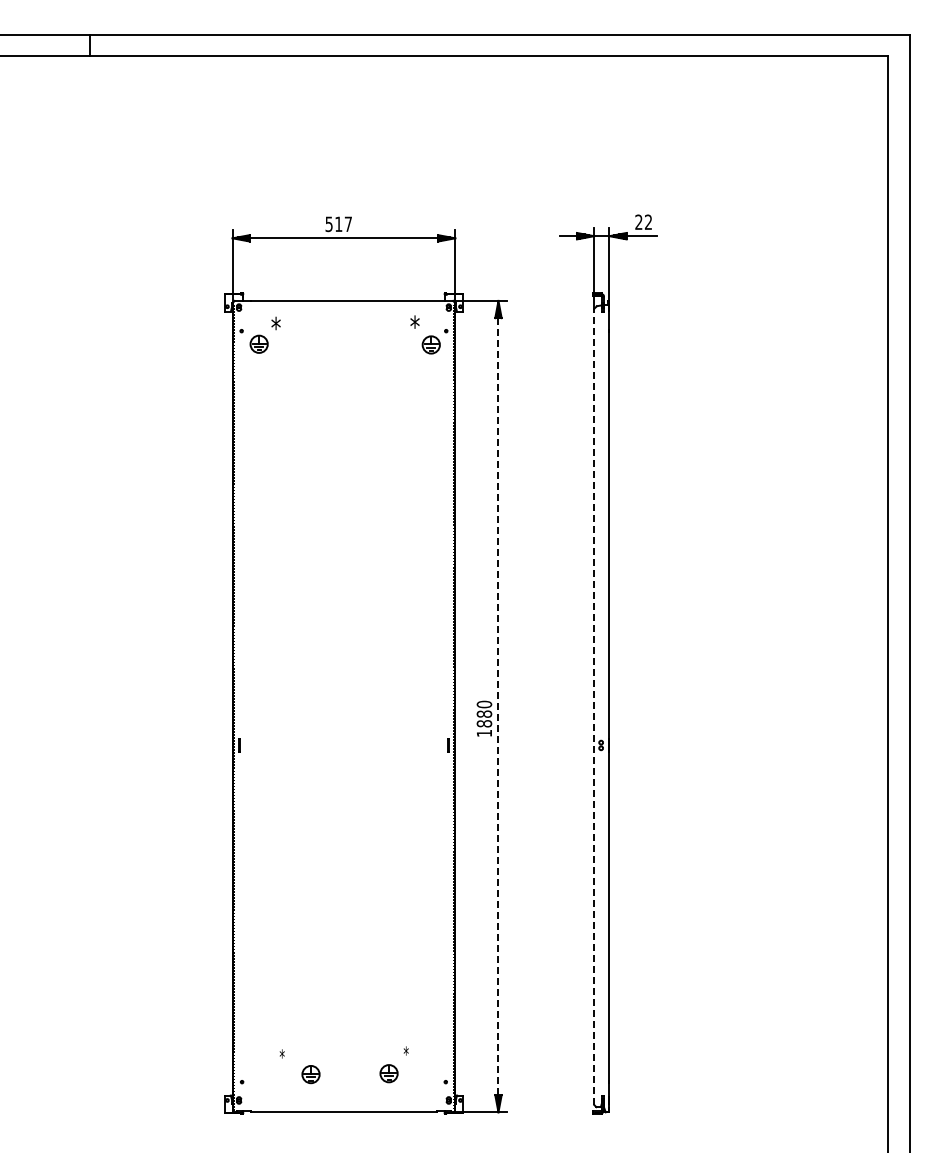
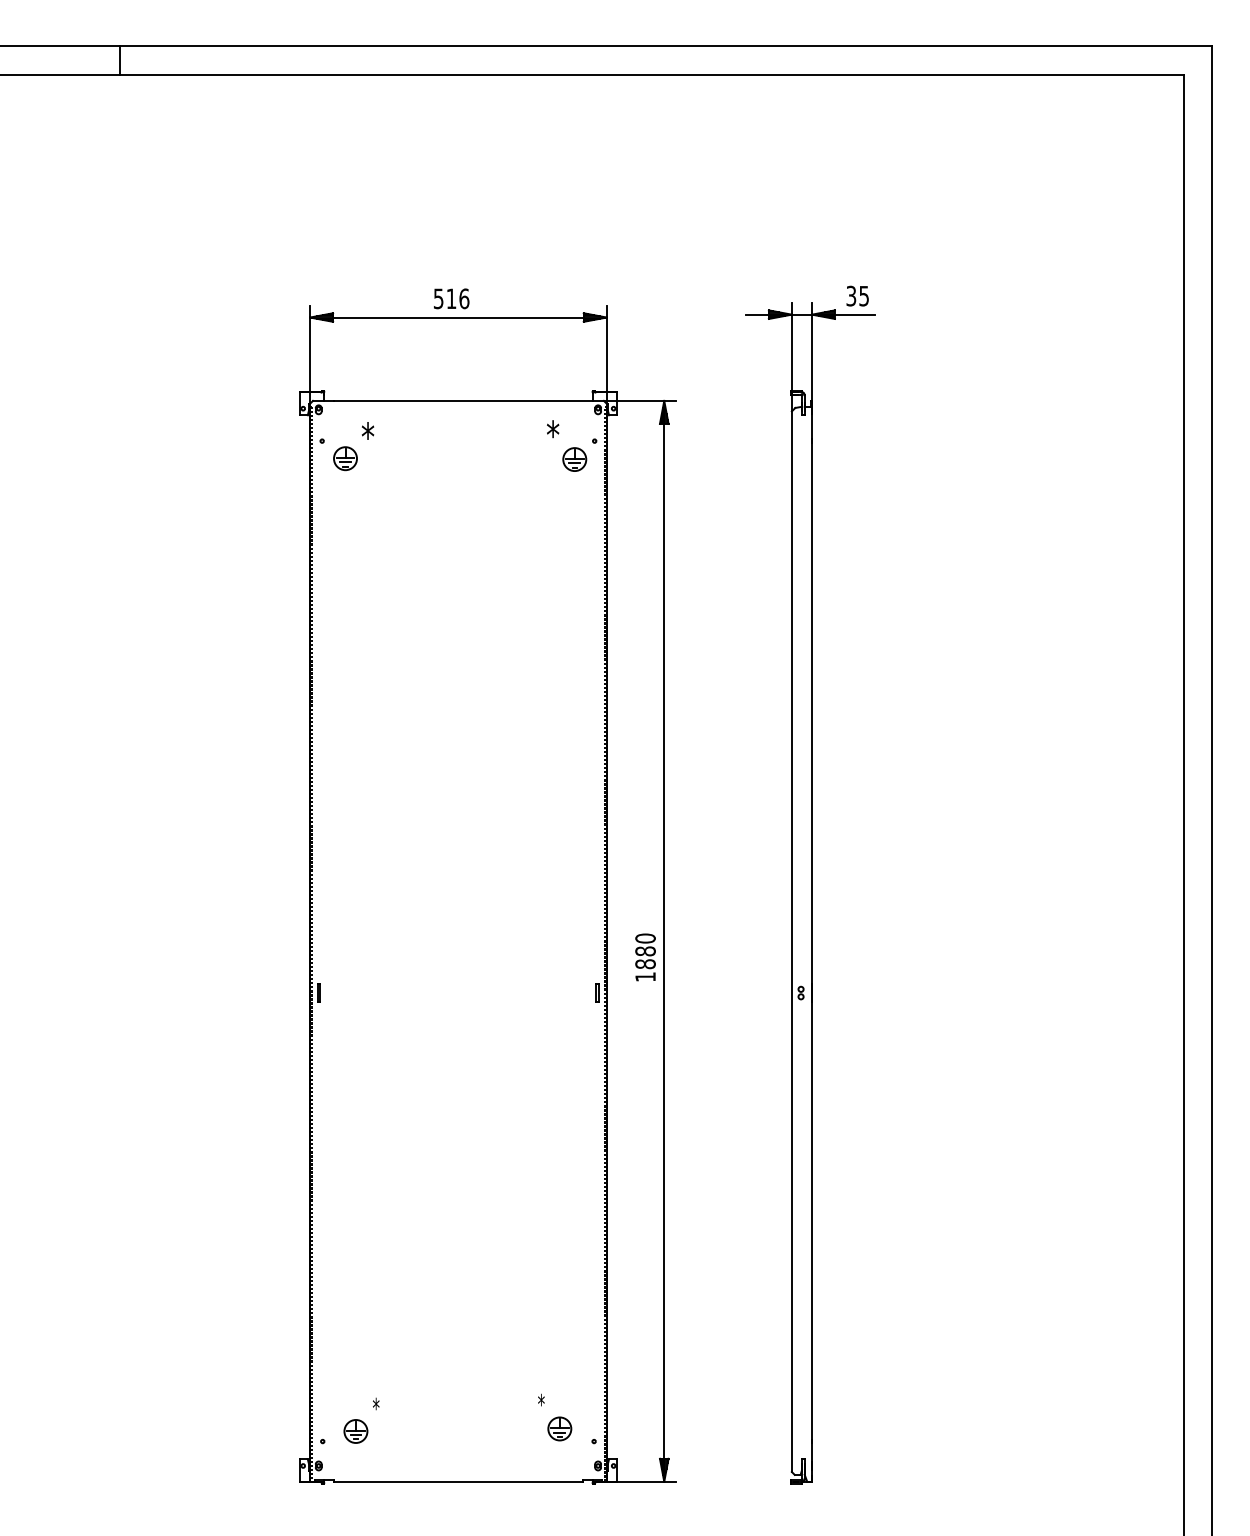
text: (643, 222) -> (857, 296), 22 -> 35
text: (348, 224) -> (464, 299), 517 -> 516
line: (498, 706) -> (664, 941), dashed -> solid
line: (594, 706) -> (792, 941), dashed -> solid
part: (388, 1073) -> (559, 1428), moved
part: (310, 1074) -> (355, 1431), moved

